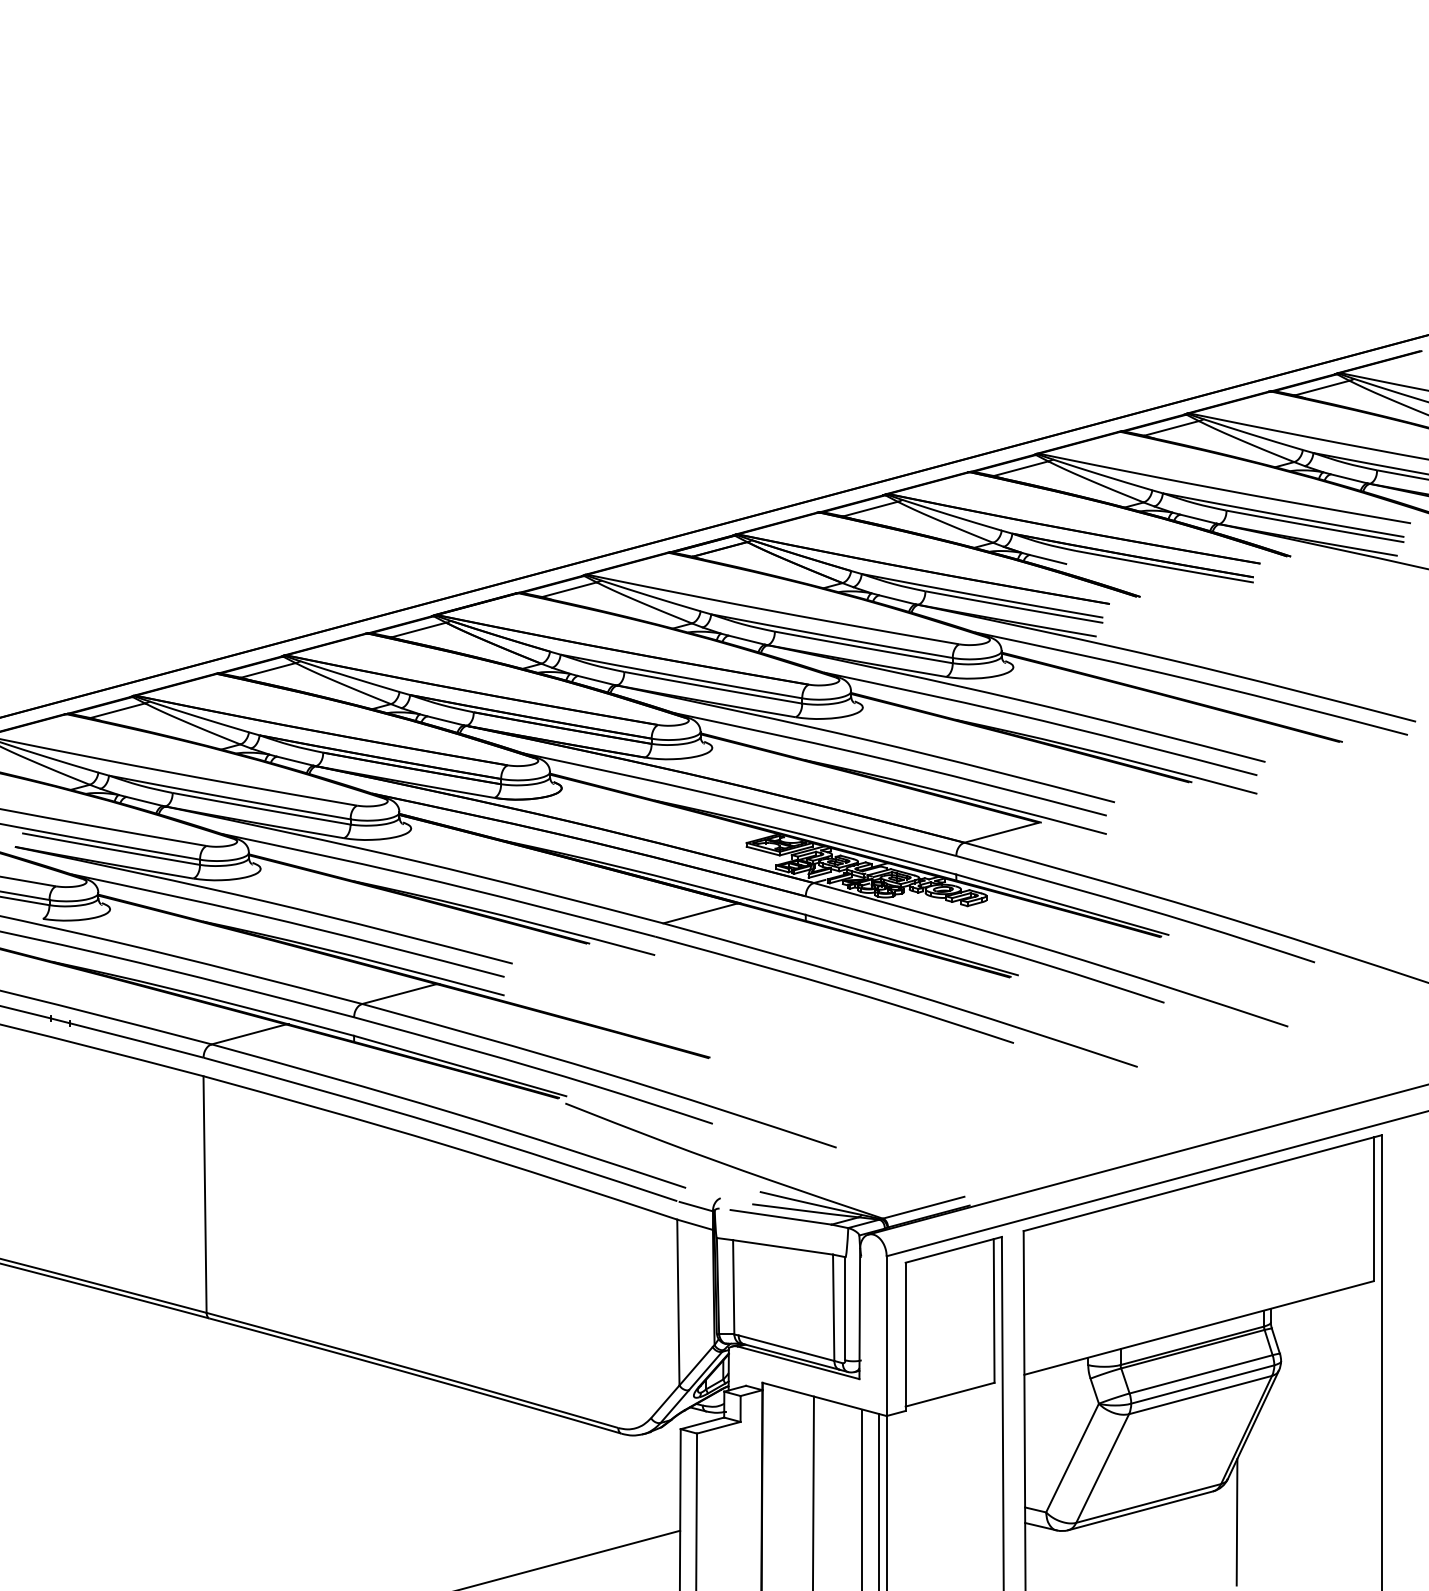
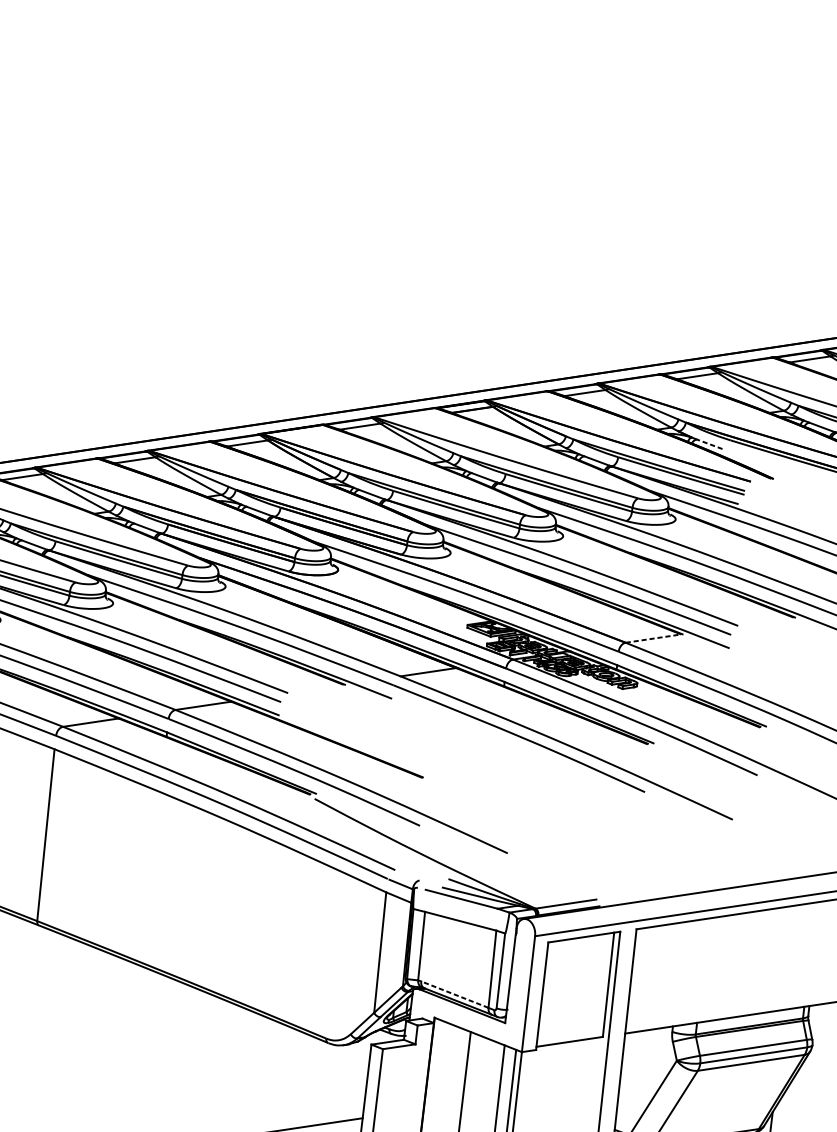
line: (1047, 559) -> (709, 444), solid -> dashed
line: (1002, 832) -> (654, 638), solid -> dashed
line: (786, 1348) -> (454, 994), solid -> dashed

